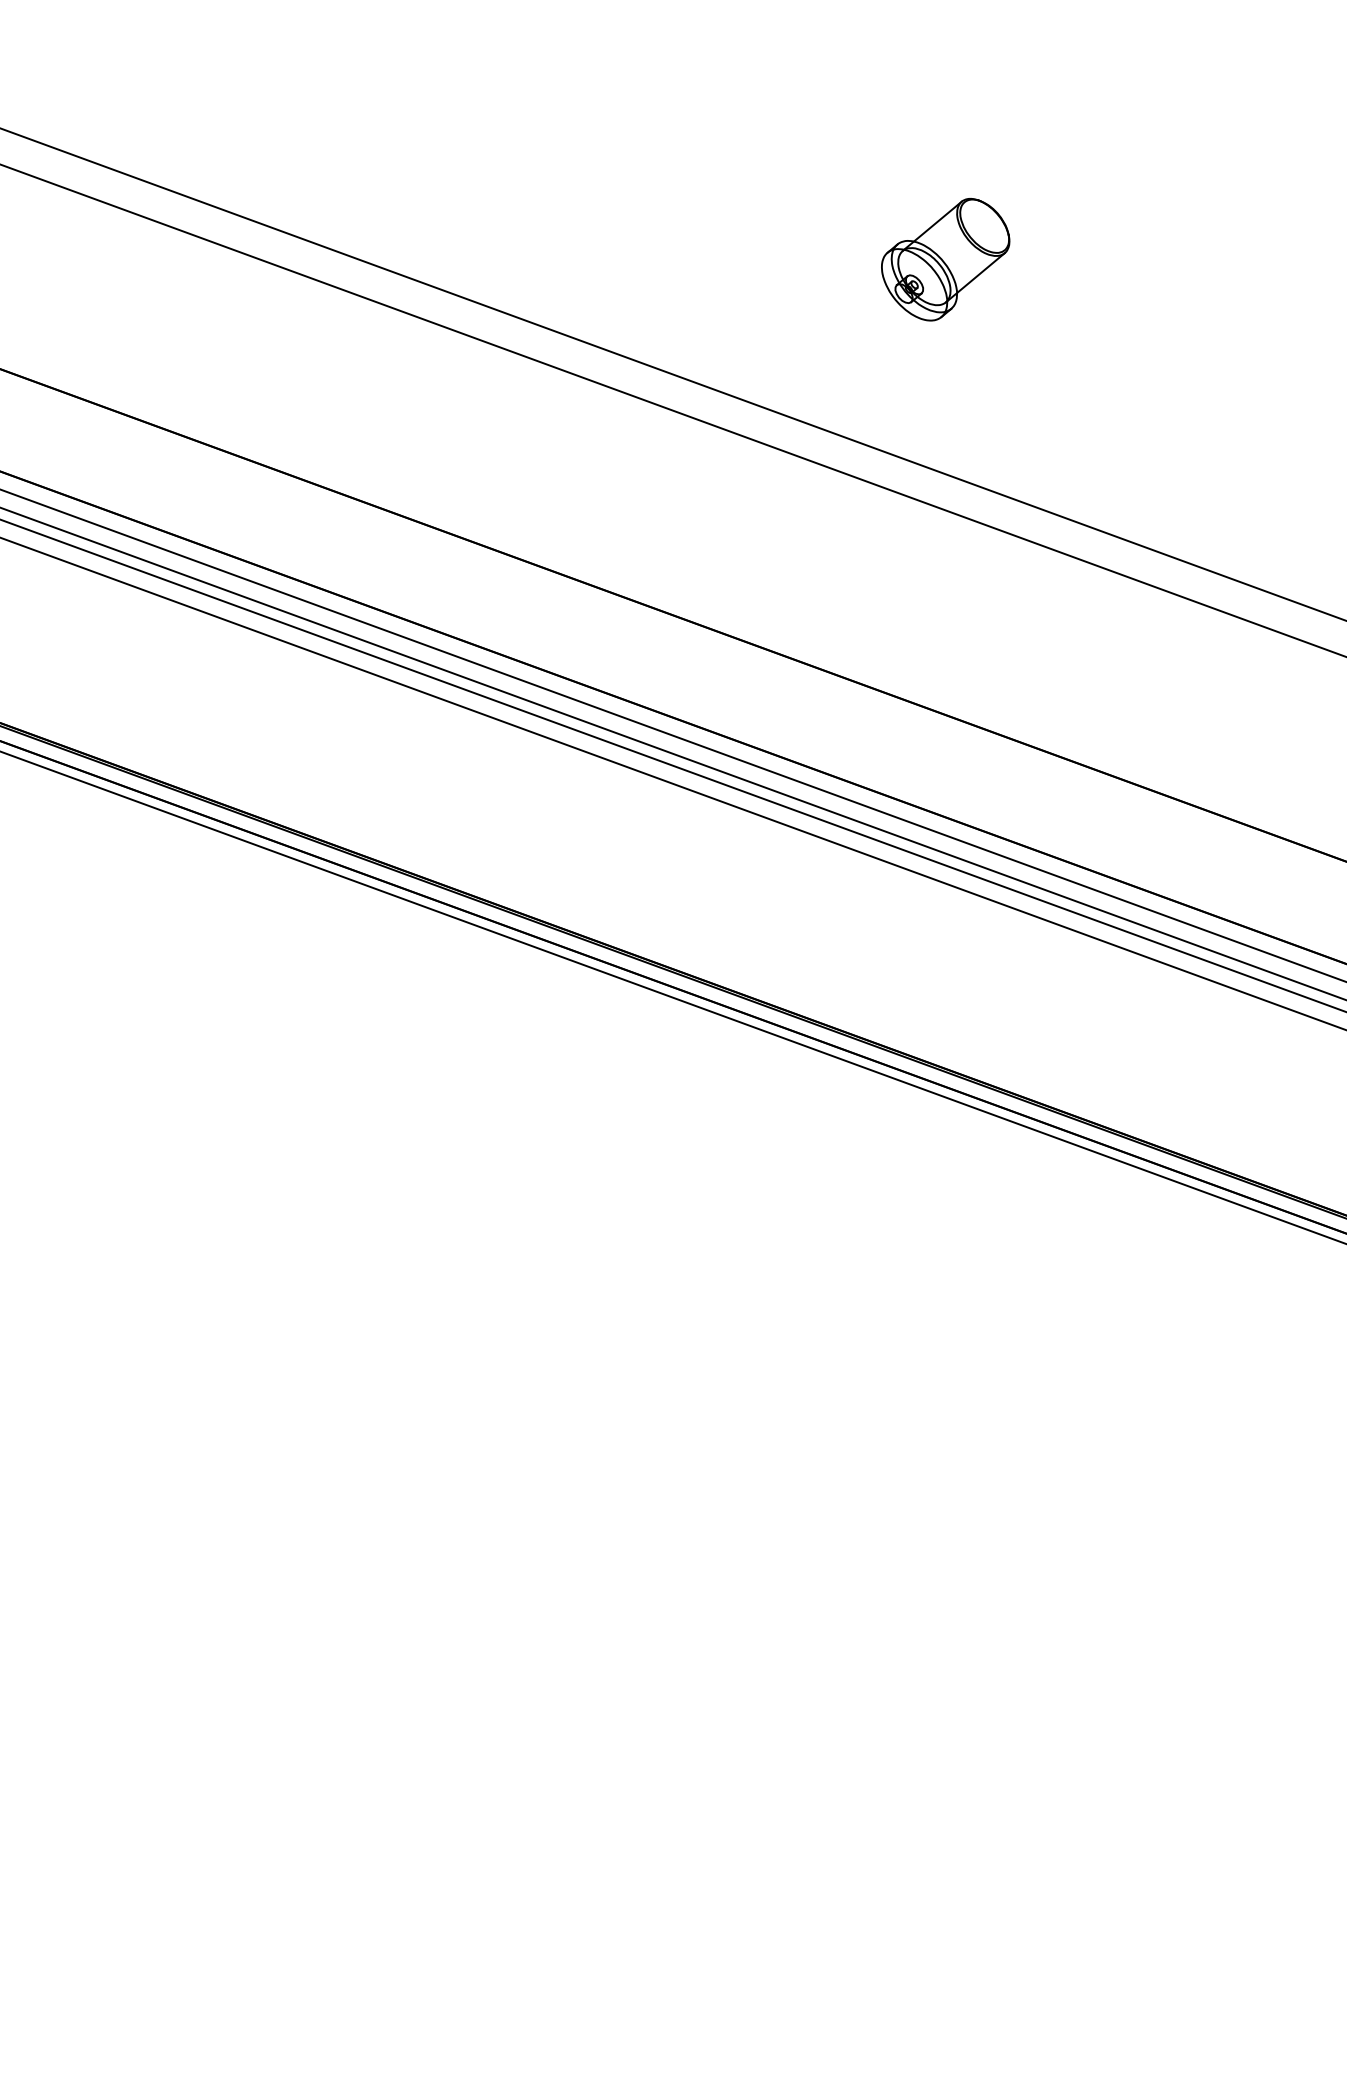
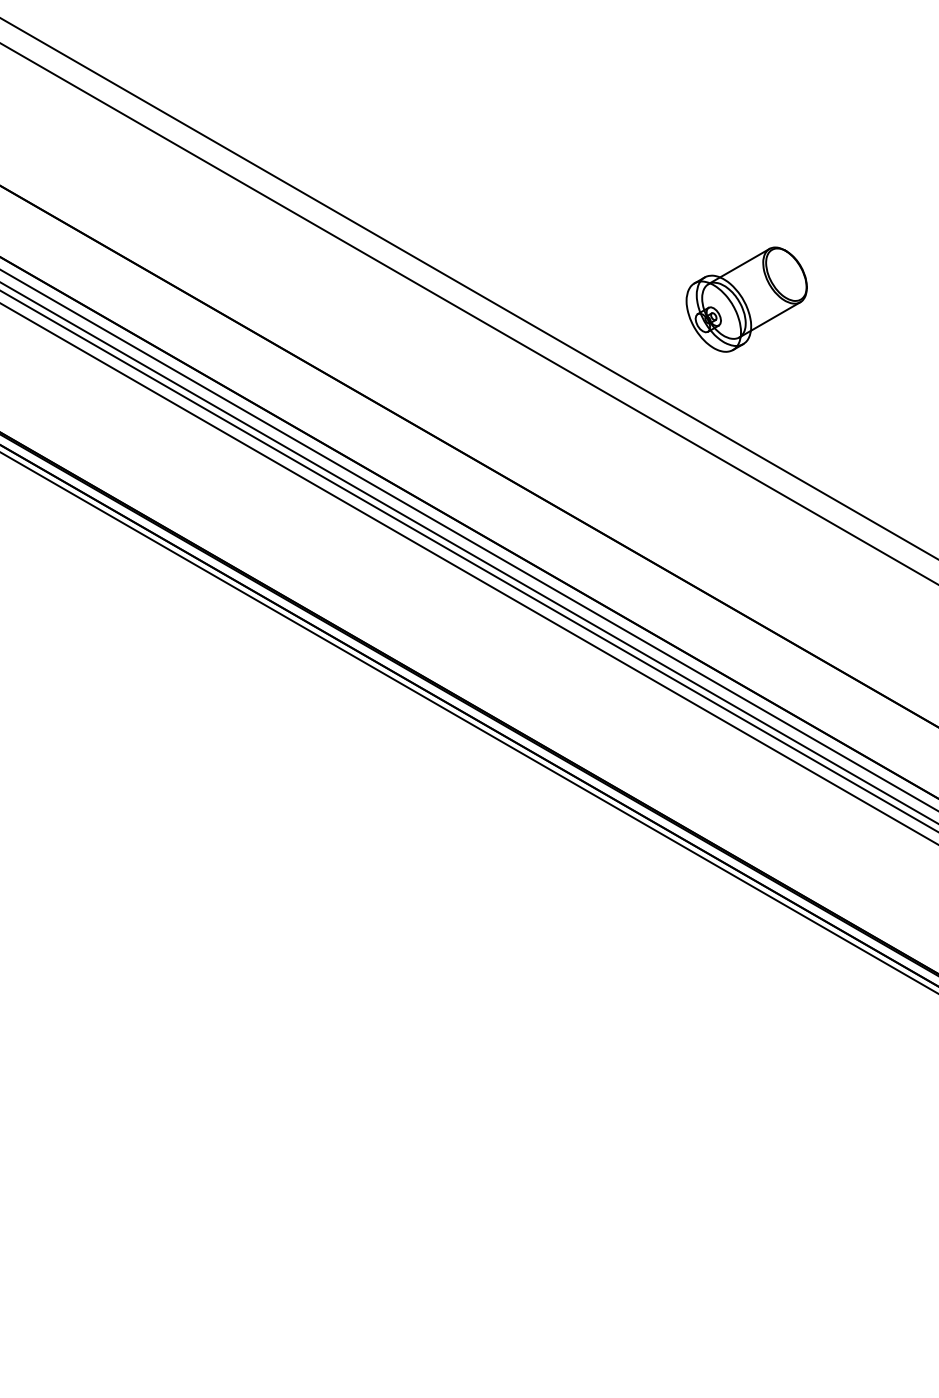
part: (946, 260) -> (746, 299), size x1.43

